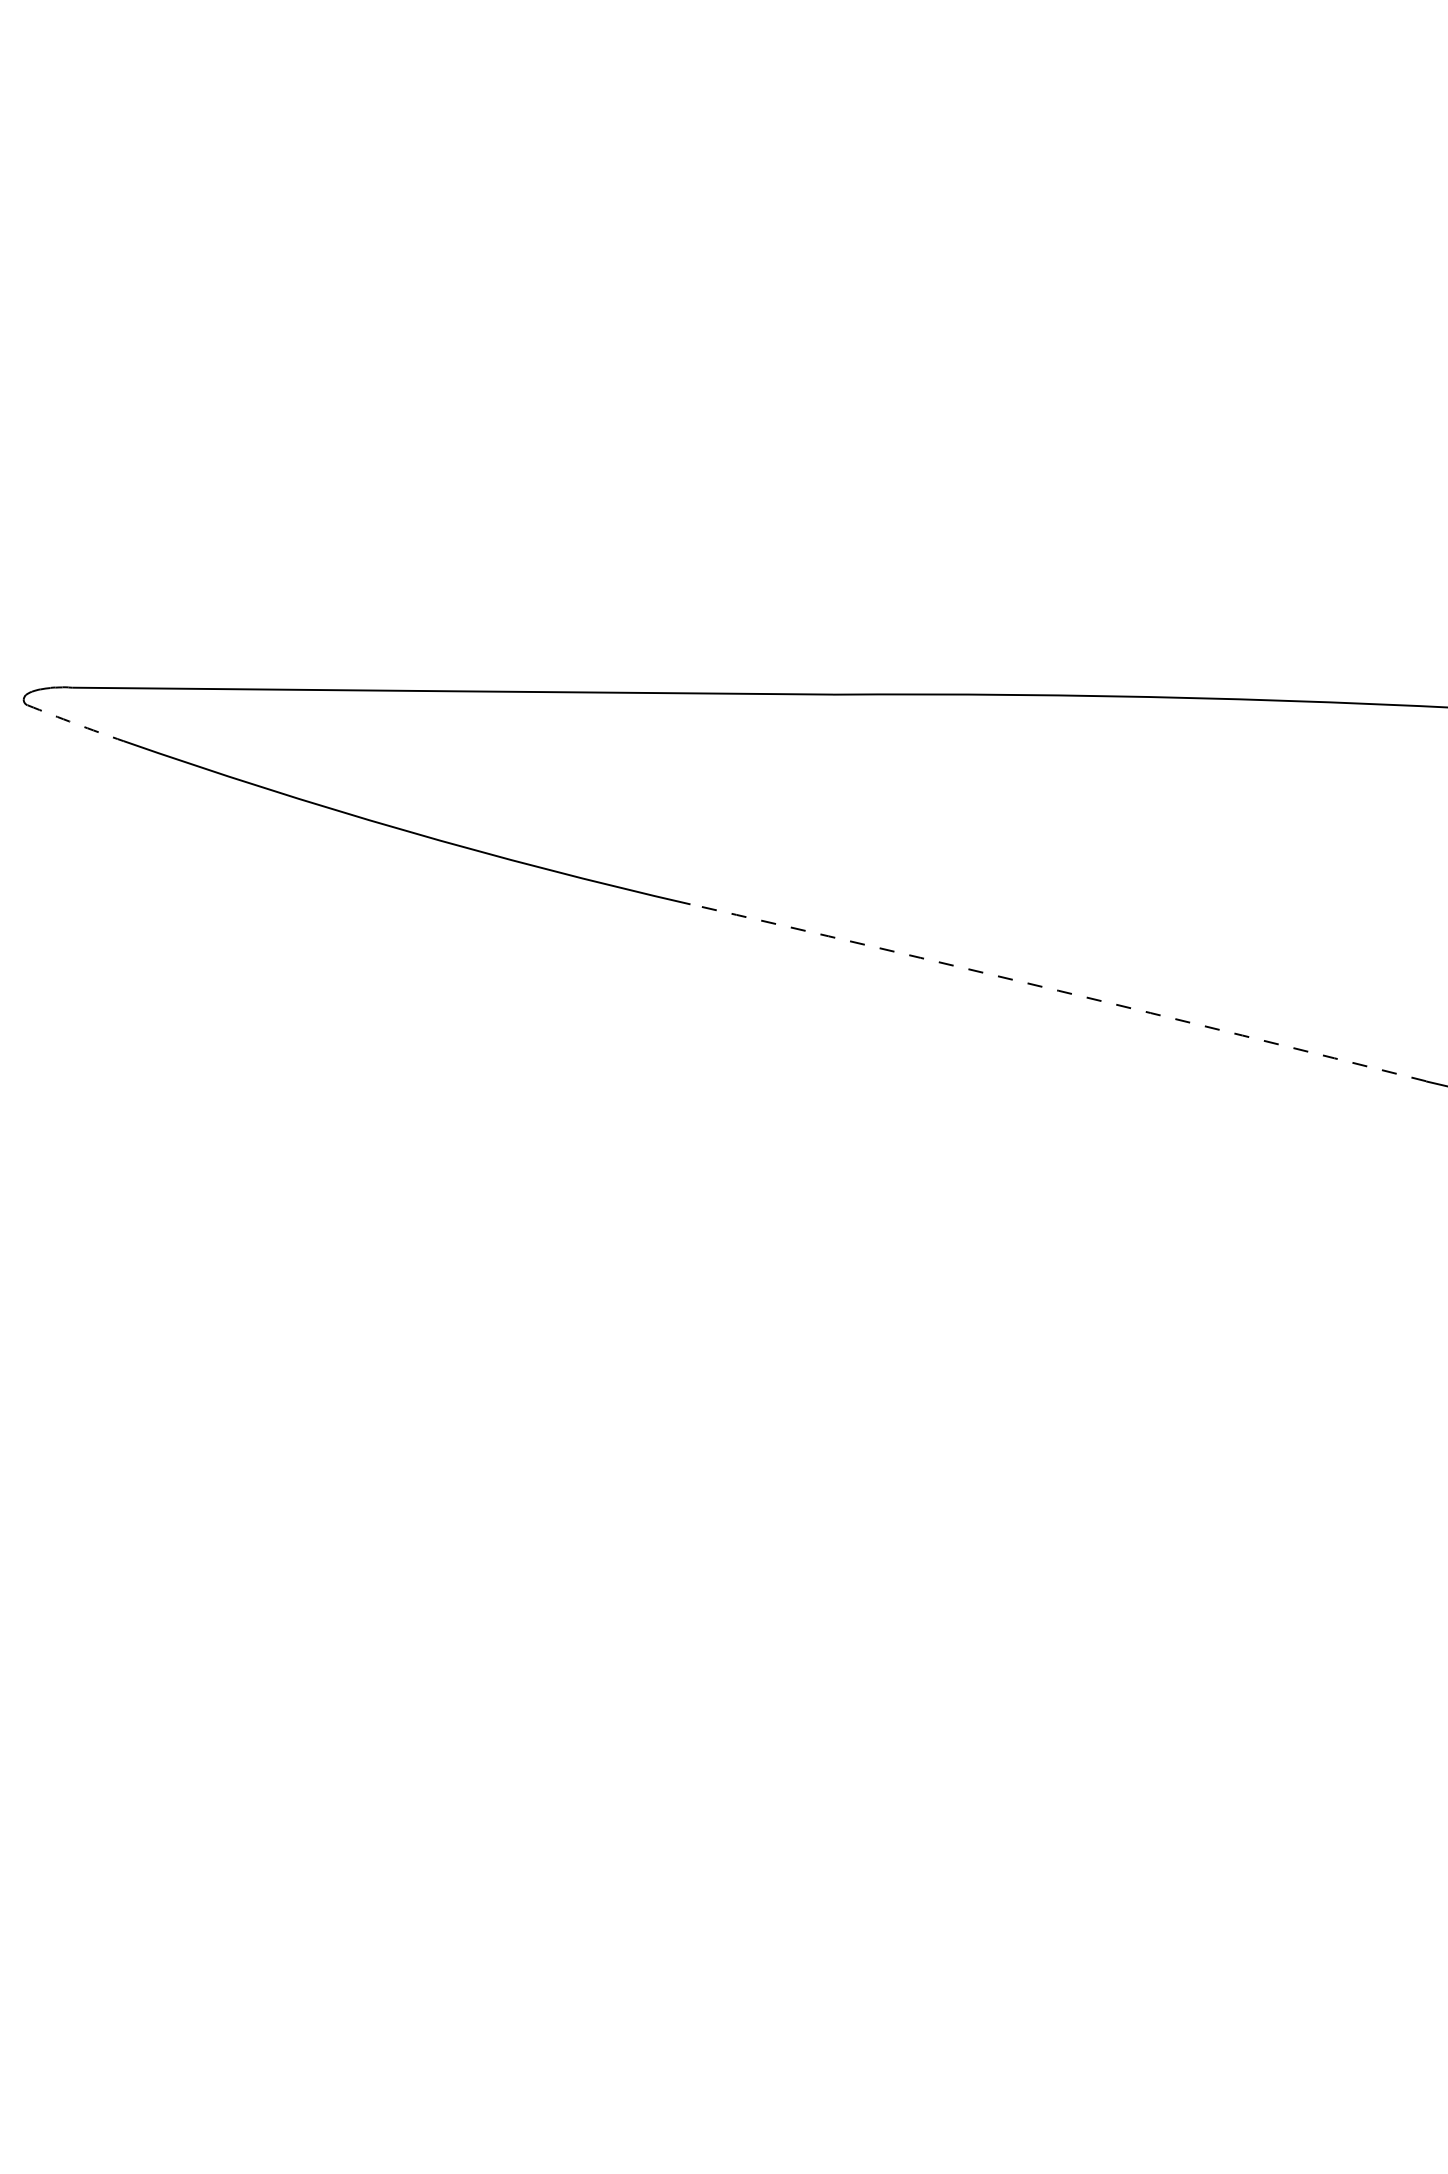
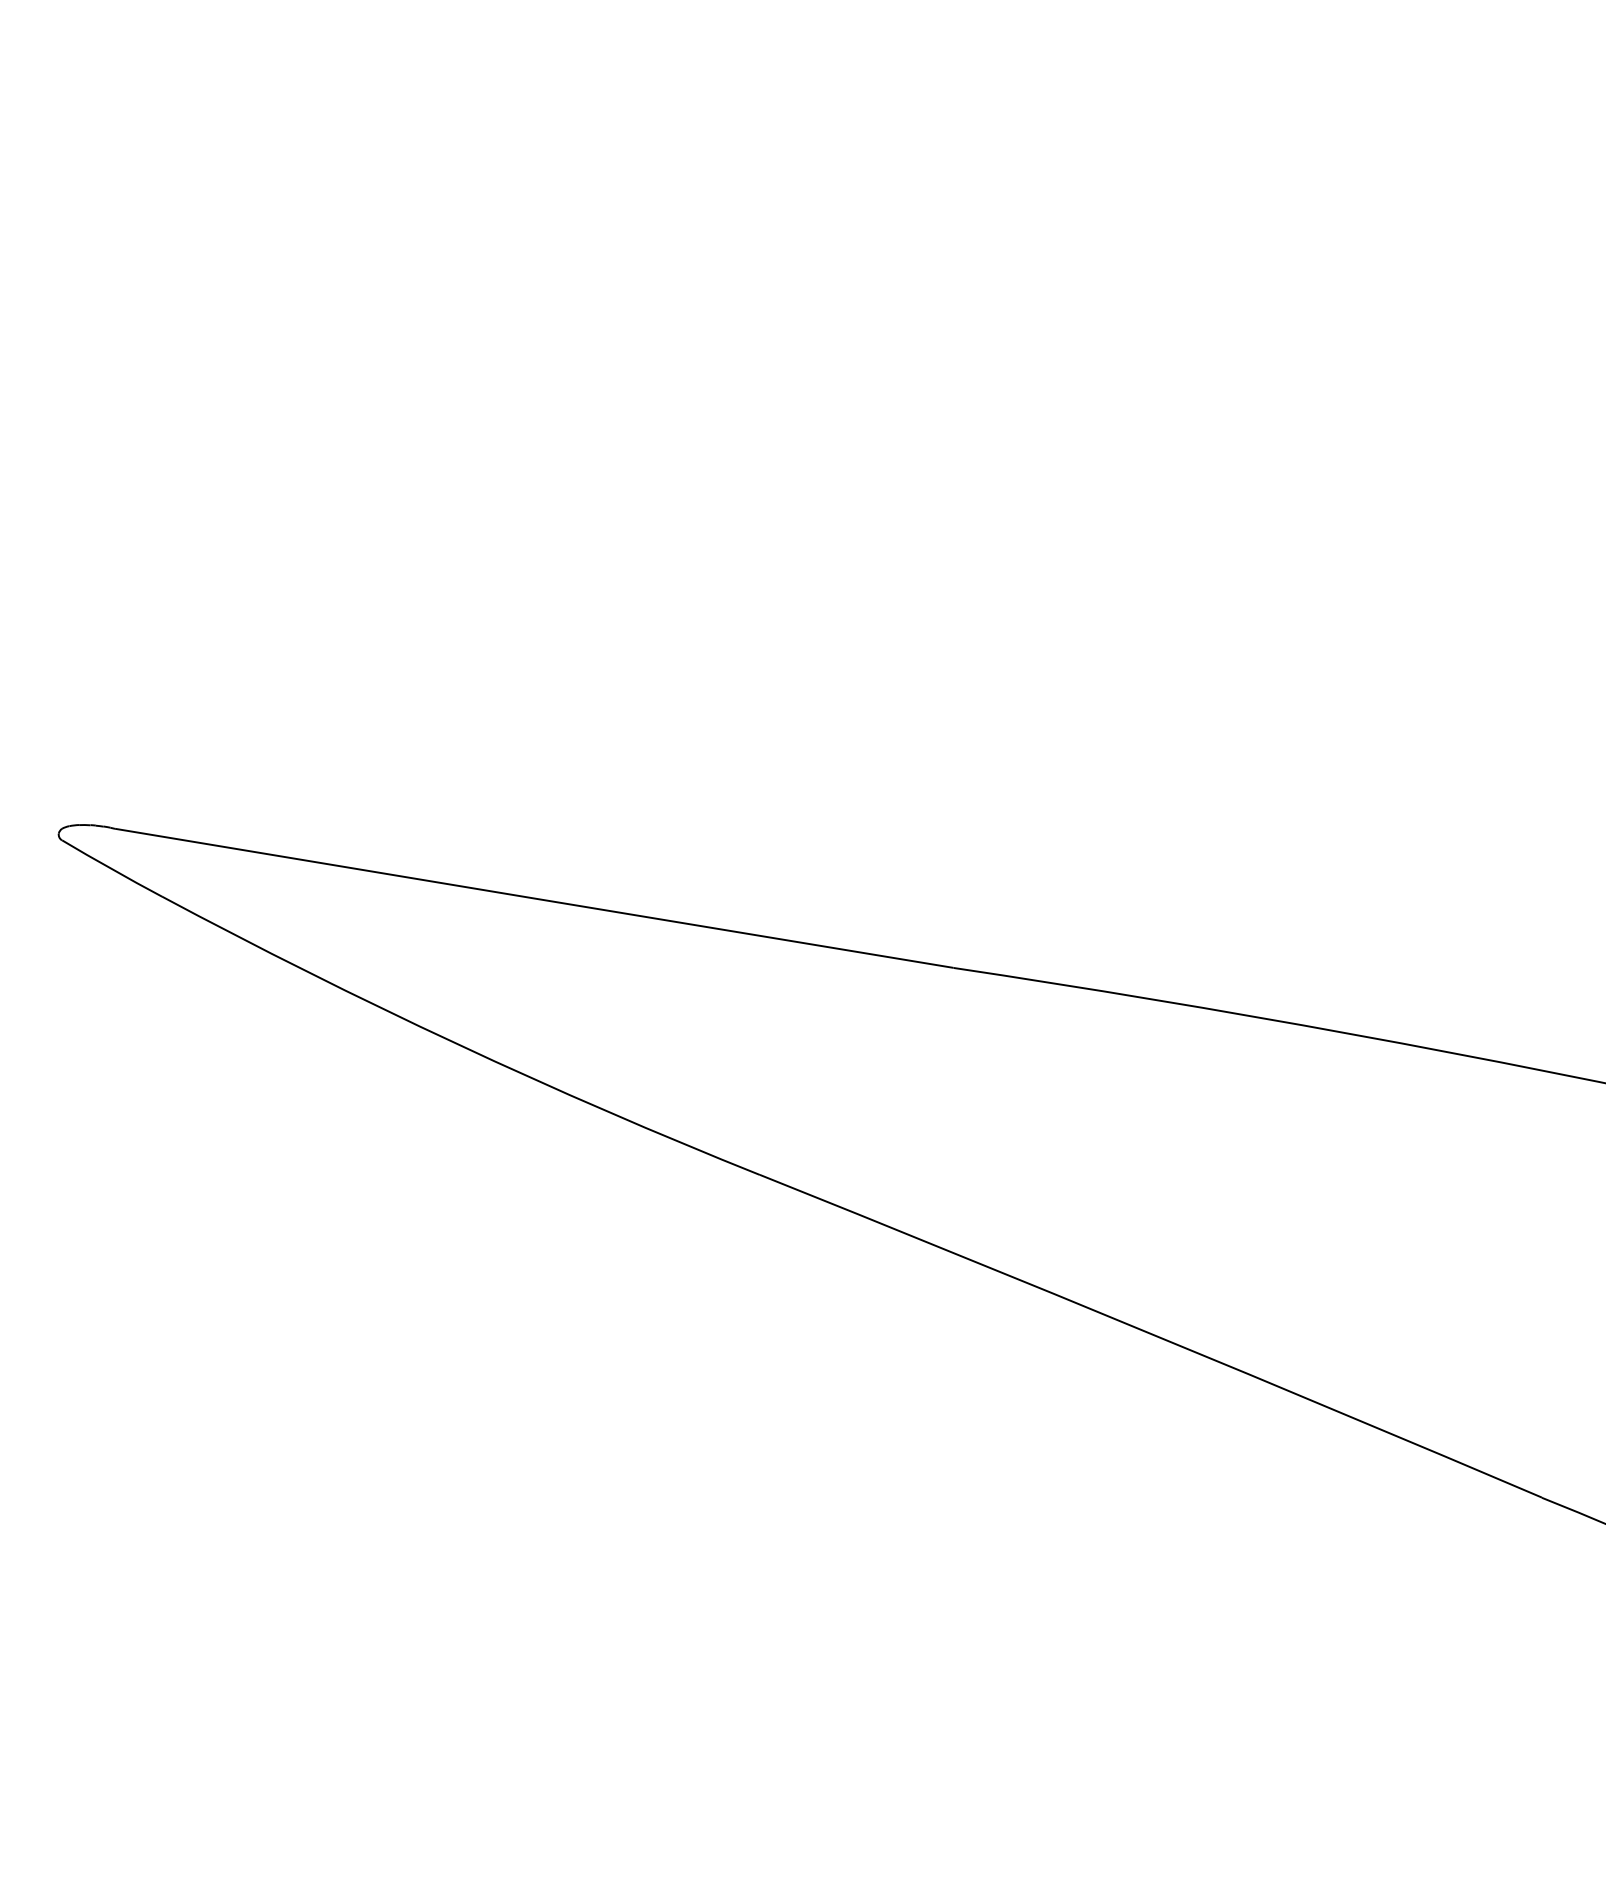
arc: (75, 723) -> (111, 868), dashed -> solid
arc: (1058, 990) -> (1151, 1333), dashed -> solid

